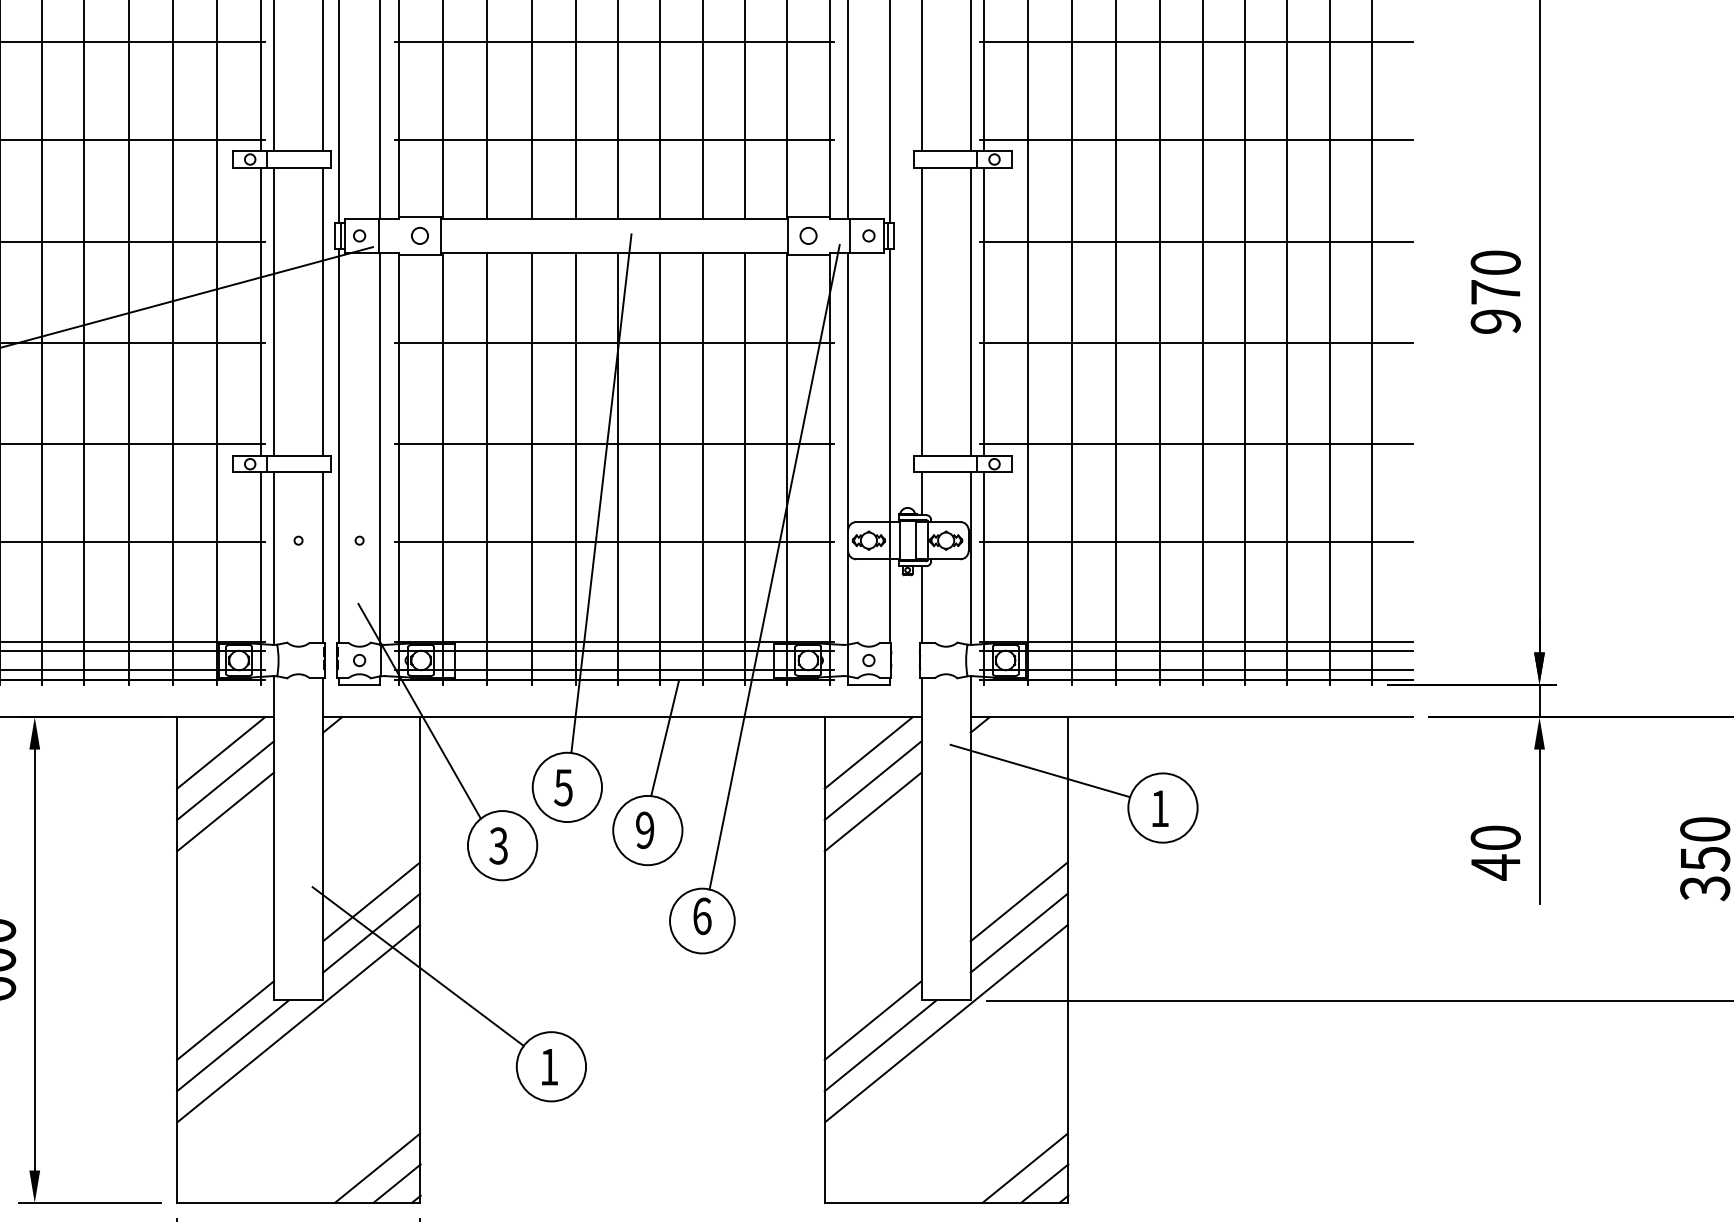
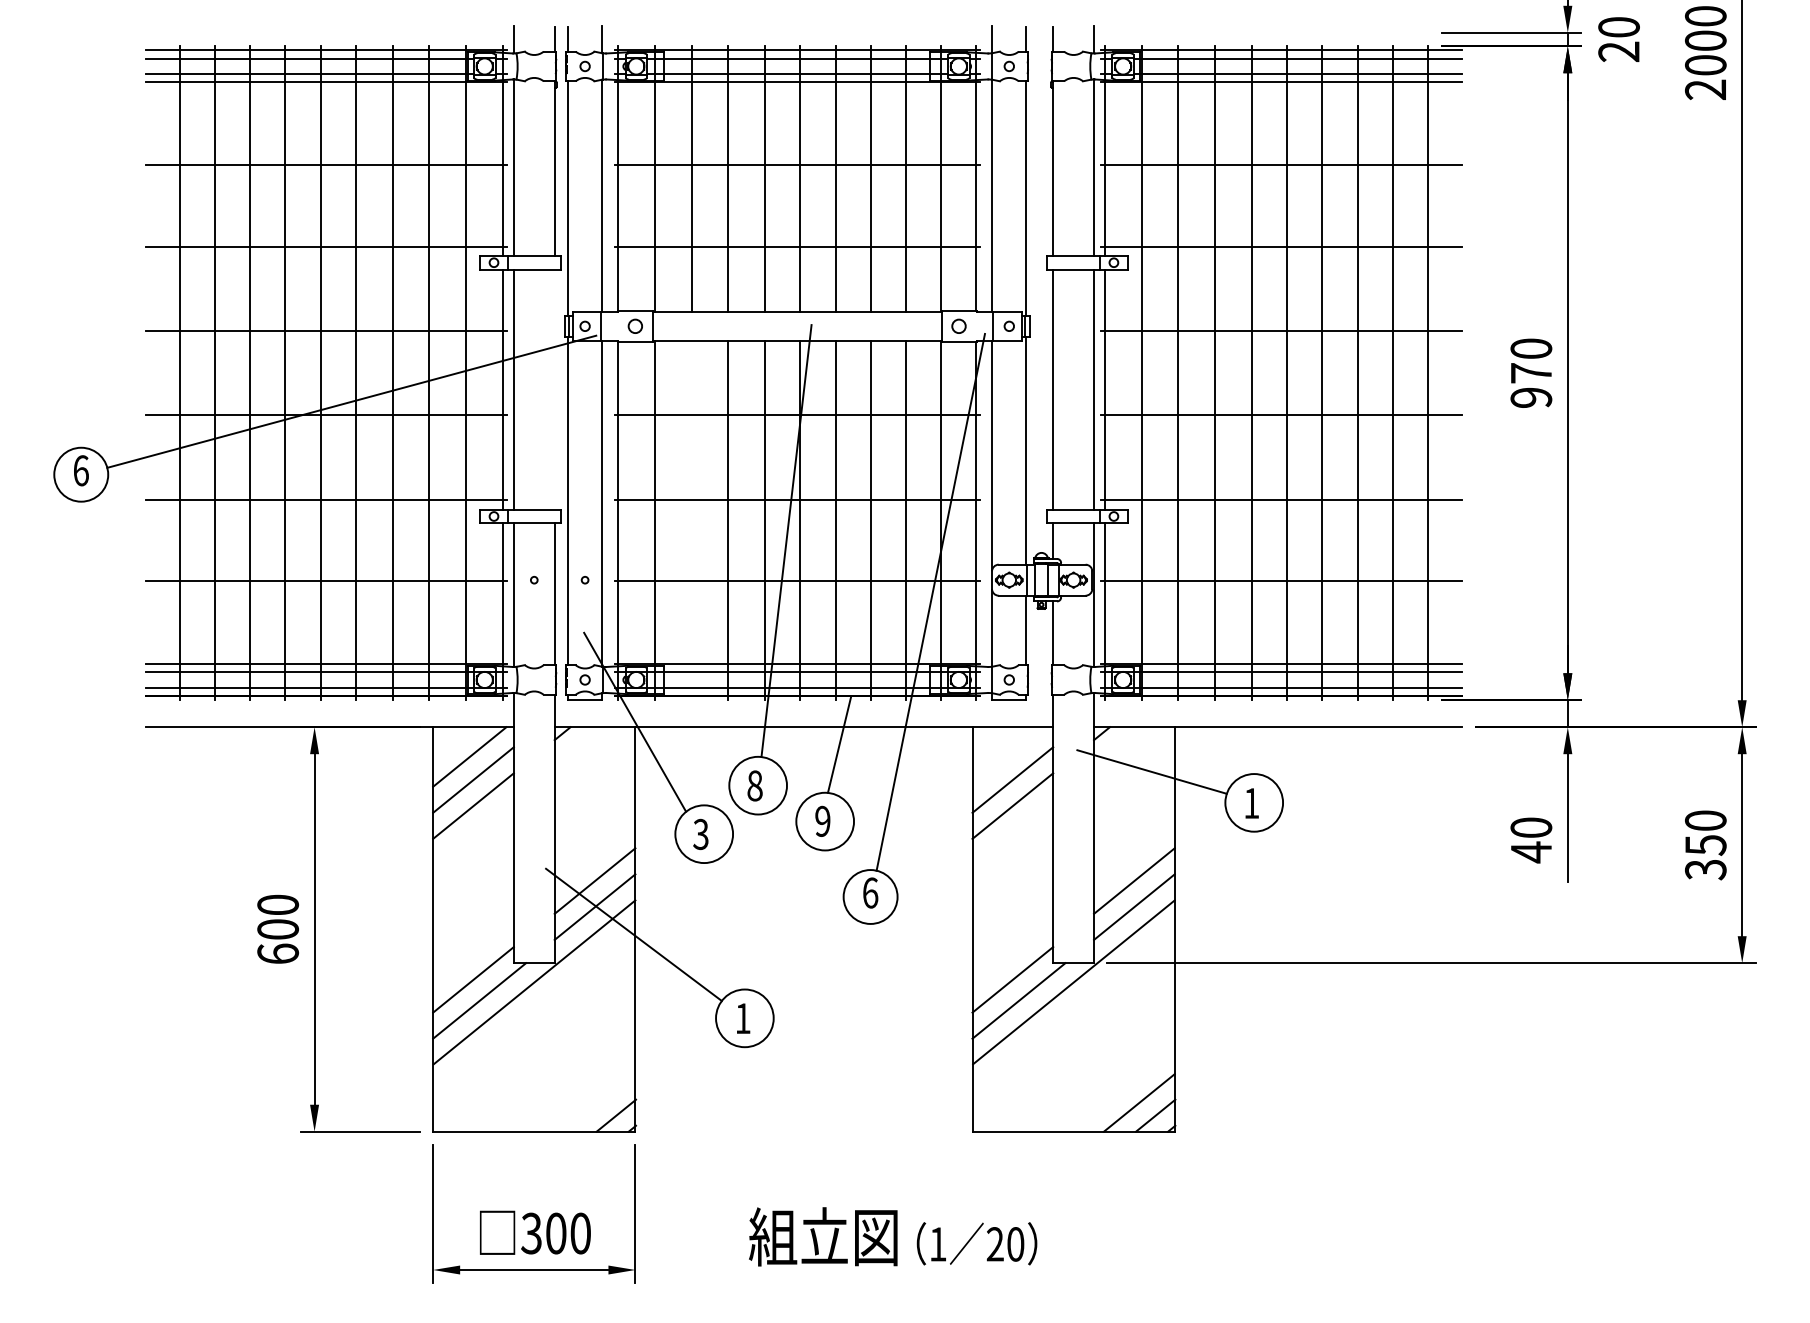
line: (322, 311) -> (554, 389), removed
line: (487, 469) -> (691, 520), removed
line: (867, 752) -> (1008, 756), removed
text: (562, 787) -> (754, 785), 5 -> 8
line: (376, 1167) -> (599, 1102), removed

